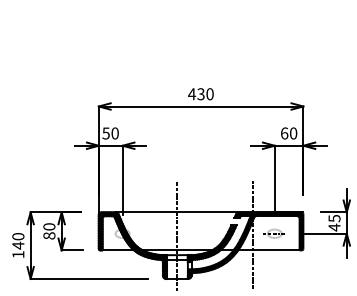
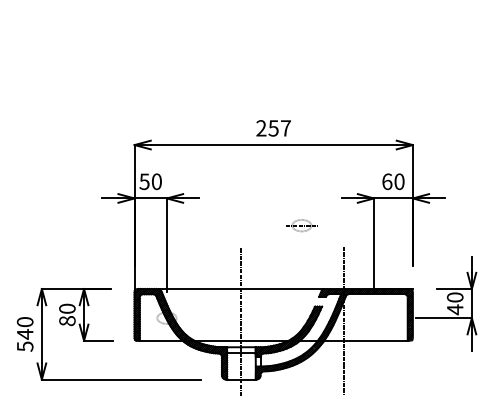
text: (200, 94) -> (272, 128), 430 -> 257
text: (334, 218) -> (455, 297), 45 -> 40
part: (273, 233) -> (300, 225), moved
text: (18, 254) -> (25, 346), 140 -> 540

